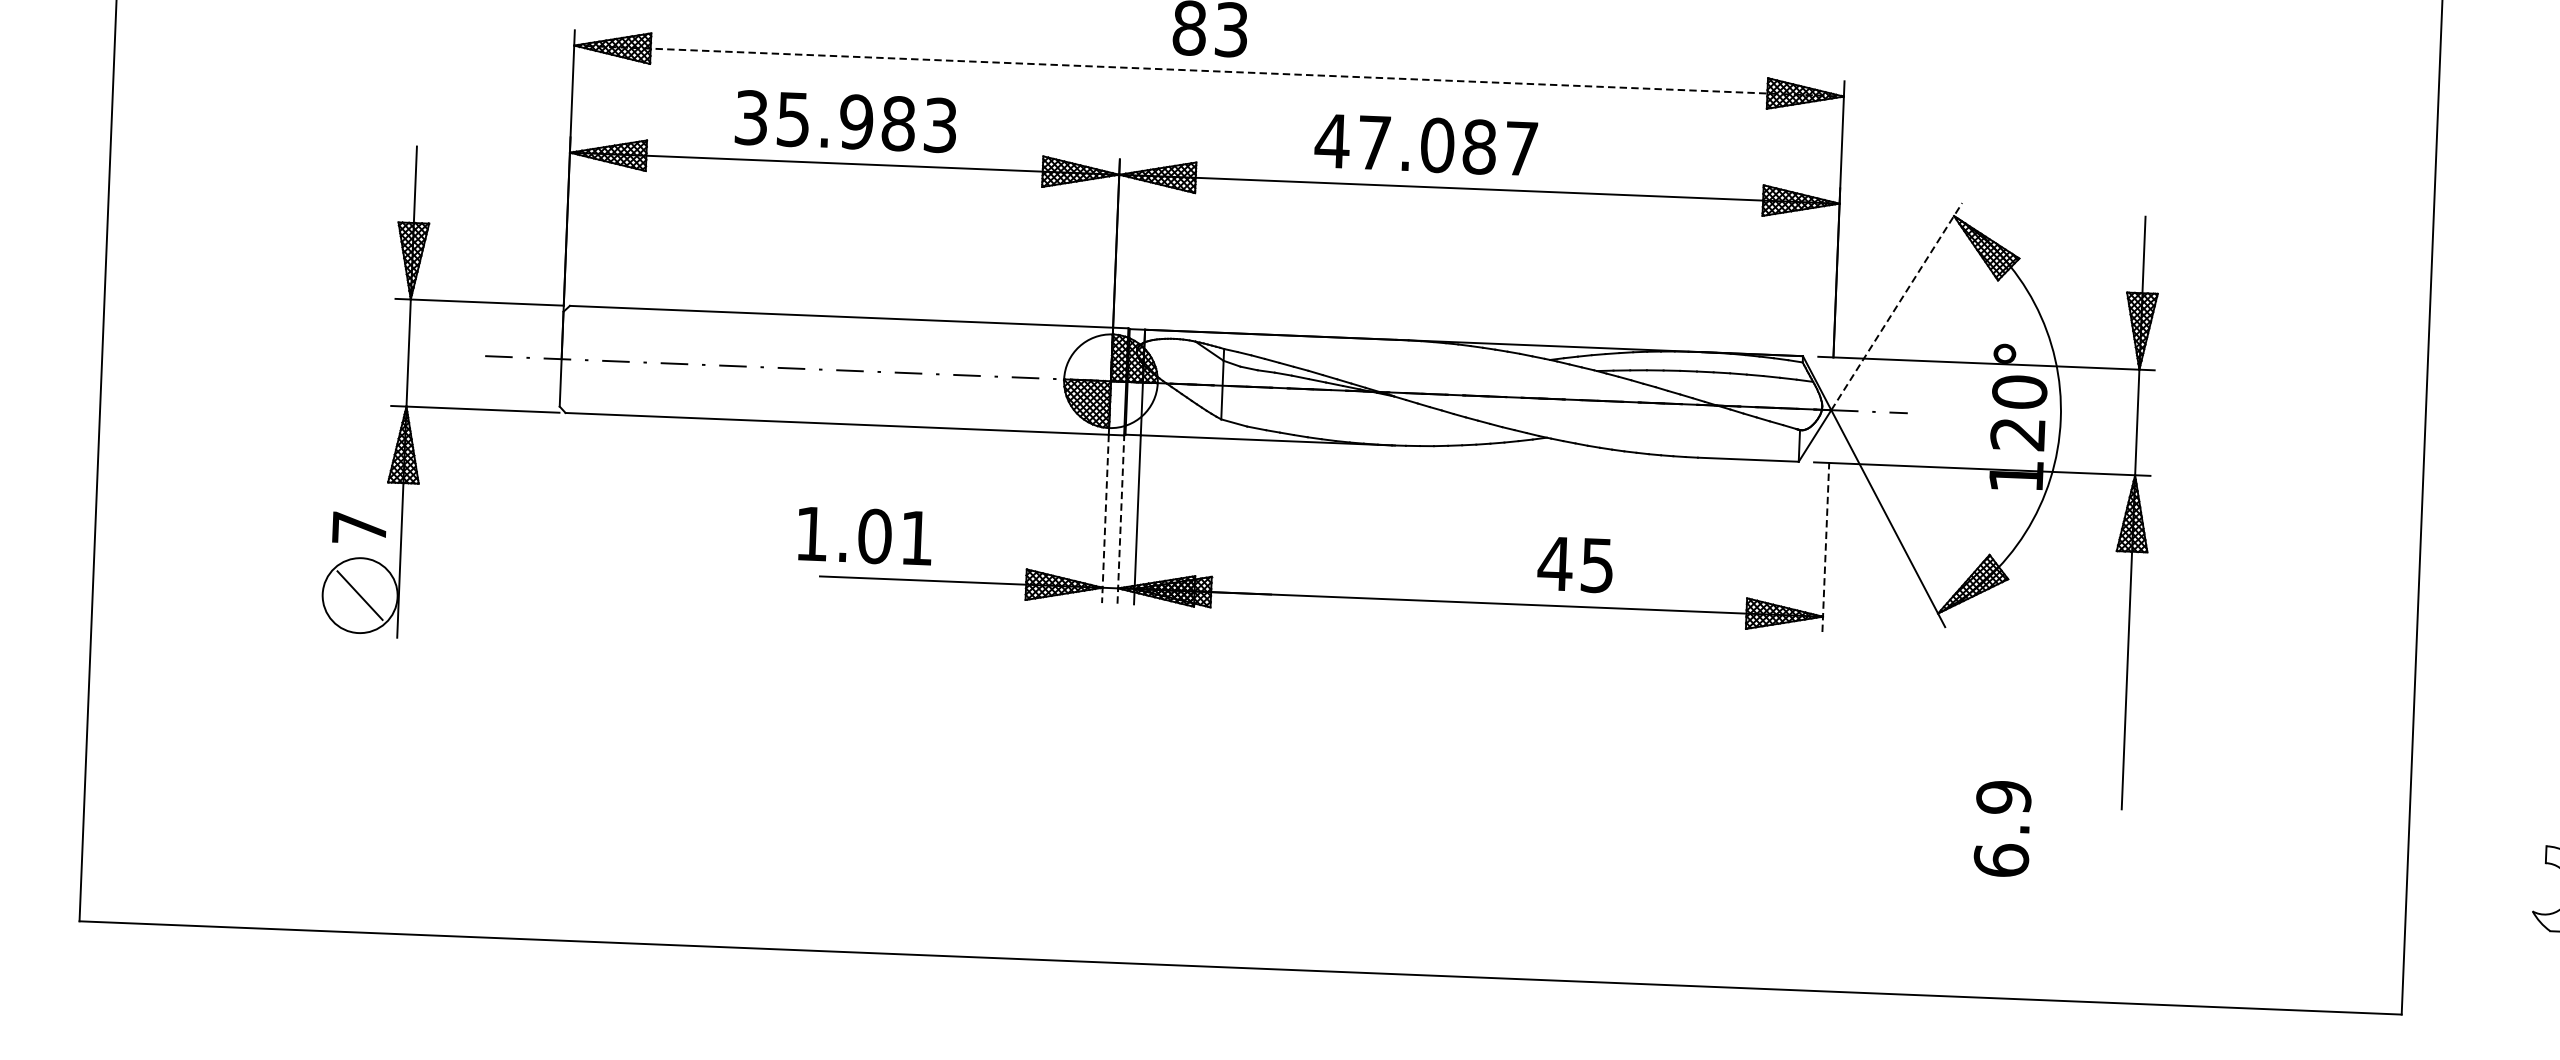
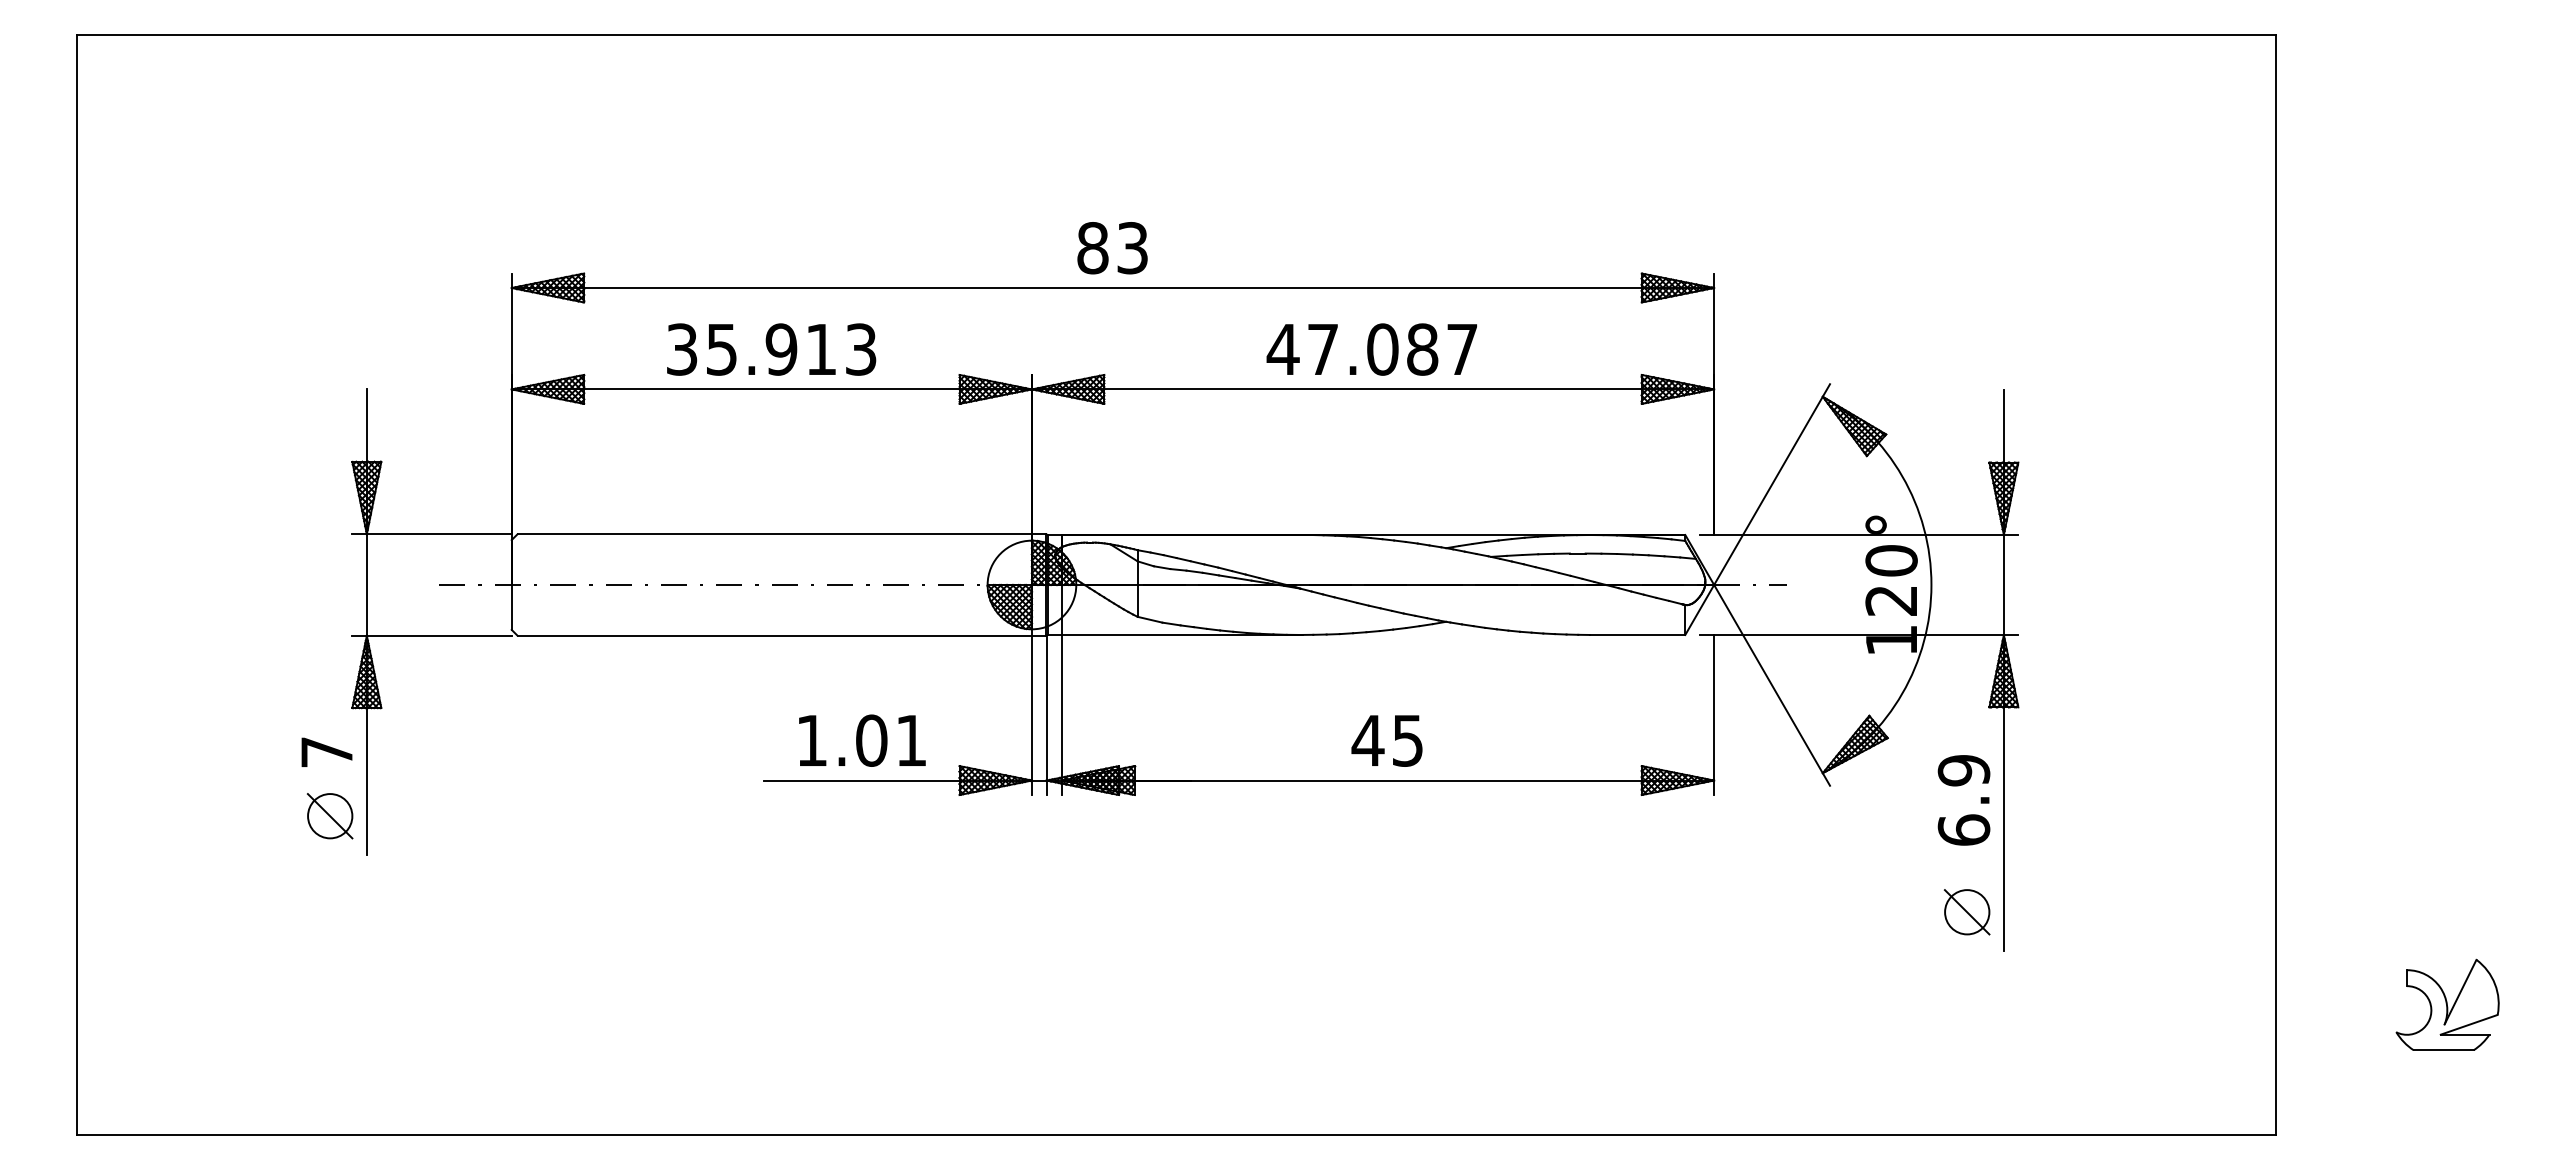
line: (1209, 71) -> (1113, 288), dashed -> solid
text: (898, 123) -> (821, 349), 35.983 -> 35.913
text: (1425, 144) -> (1371, 349), moved
line: (1897, 306) -> (1772, 484), dashed -> solid
line: (1104, 519) -> (1031, 715), dashed -> solid
line: (1120, 519) -> (1046, 715), dashed -> solid
text: (865, 535) -> (862, 740), moved
line: (1826, 546) -> (1714, 714), dashed -> solid
text: (1574, 564) -> (1386, 740), moved
circle: (360, 595) -> (330, 816), size x0.62
part: (2083, 766) -> (1966, 912), added
text: (2002, 829) -> (1963, 800), moved

